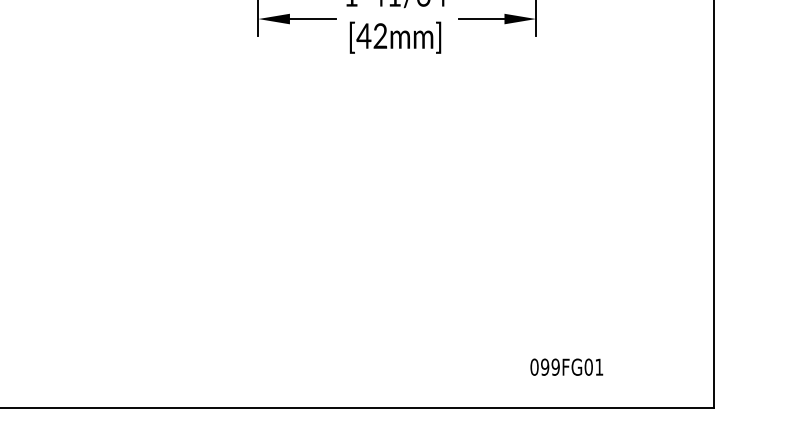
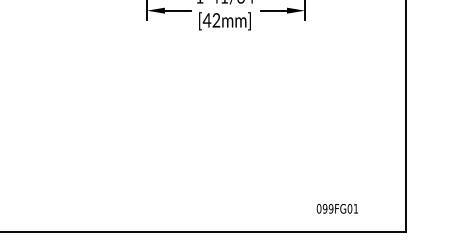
text: (565, 366) -> (336, 208), moved

